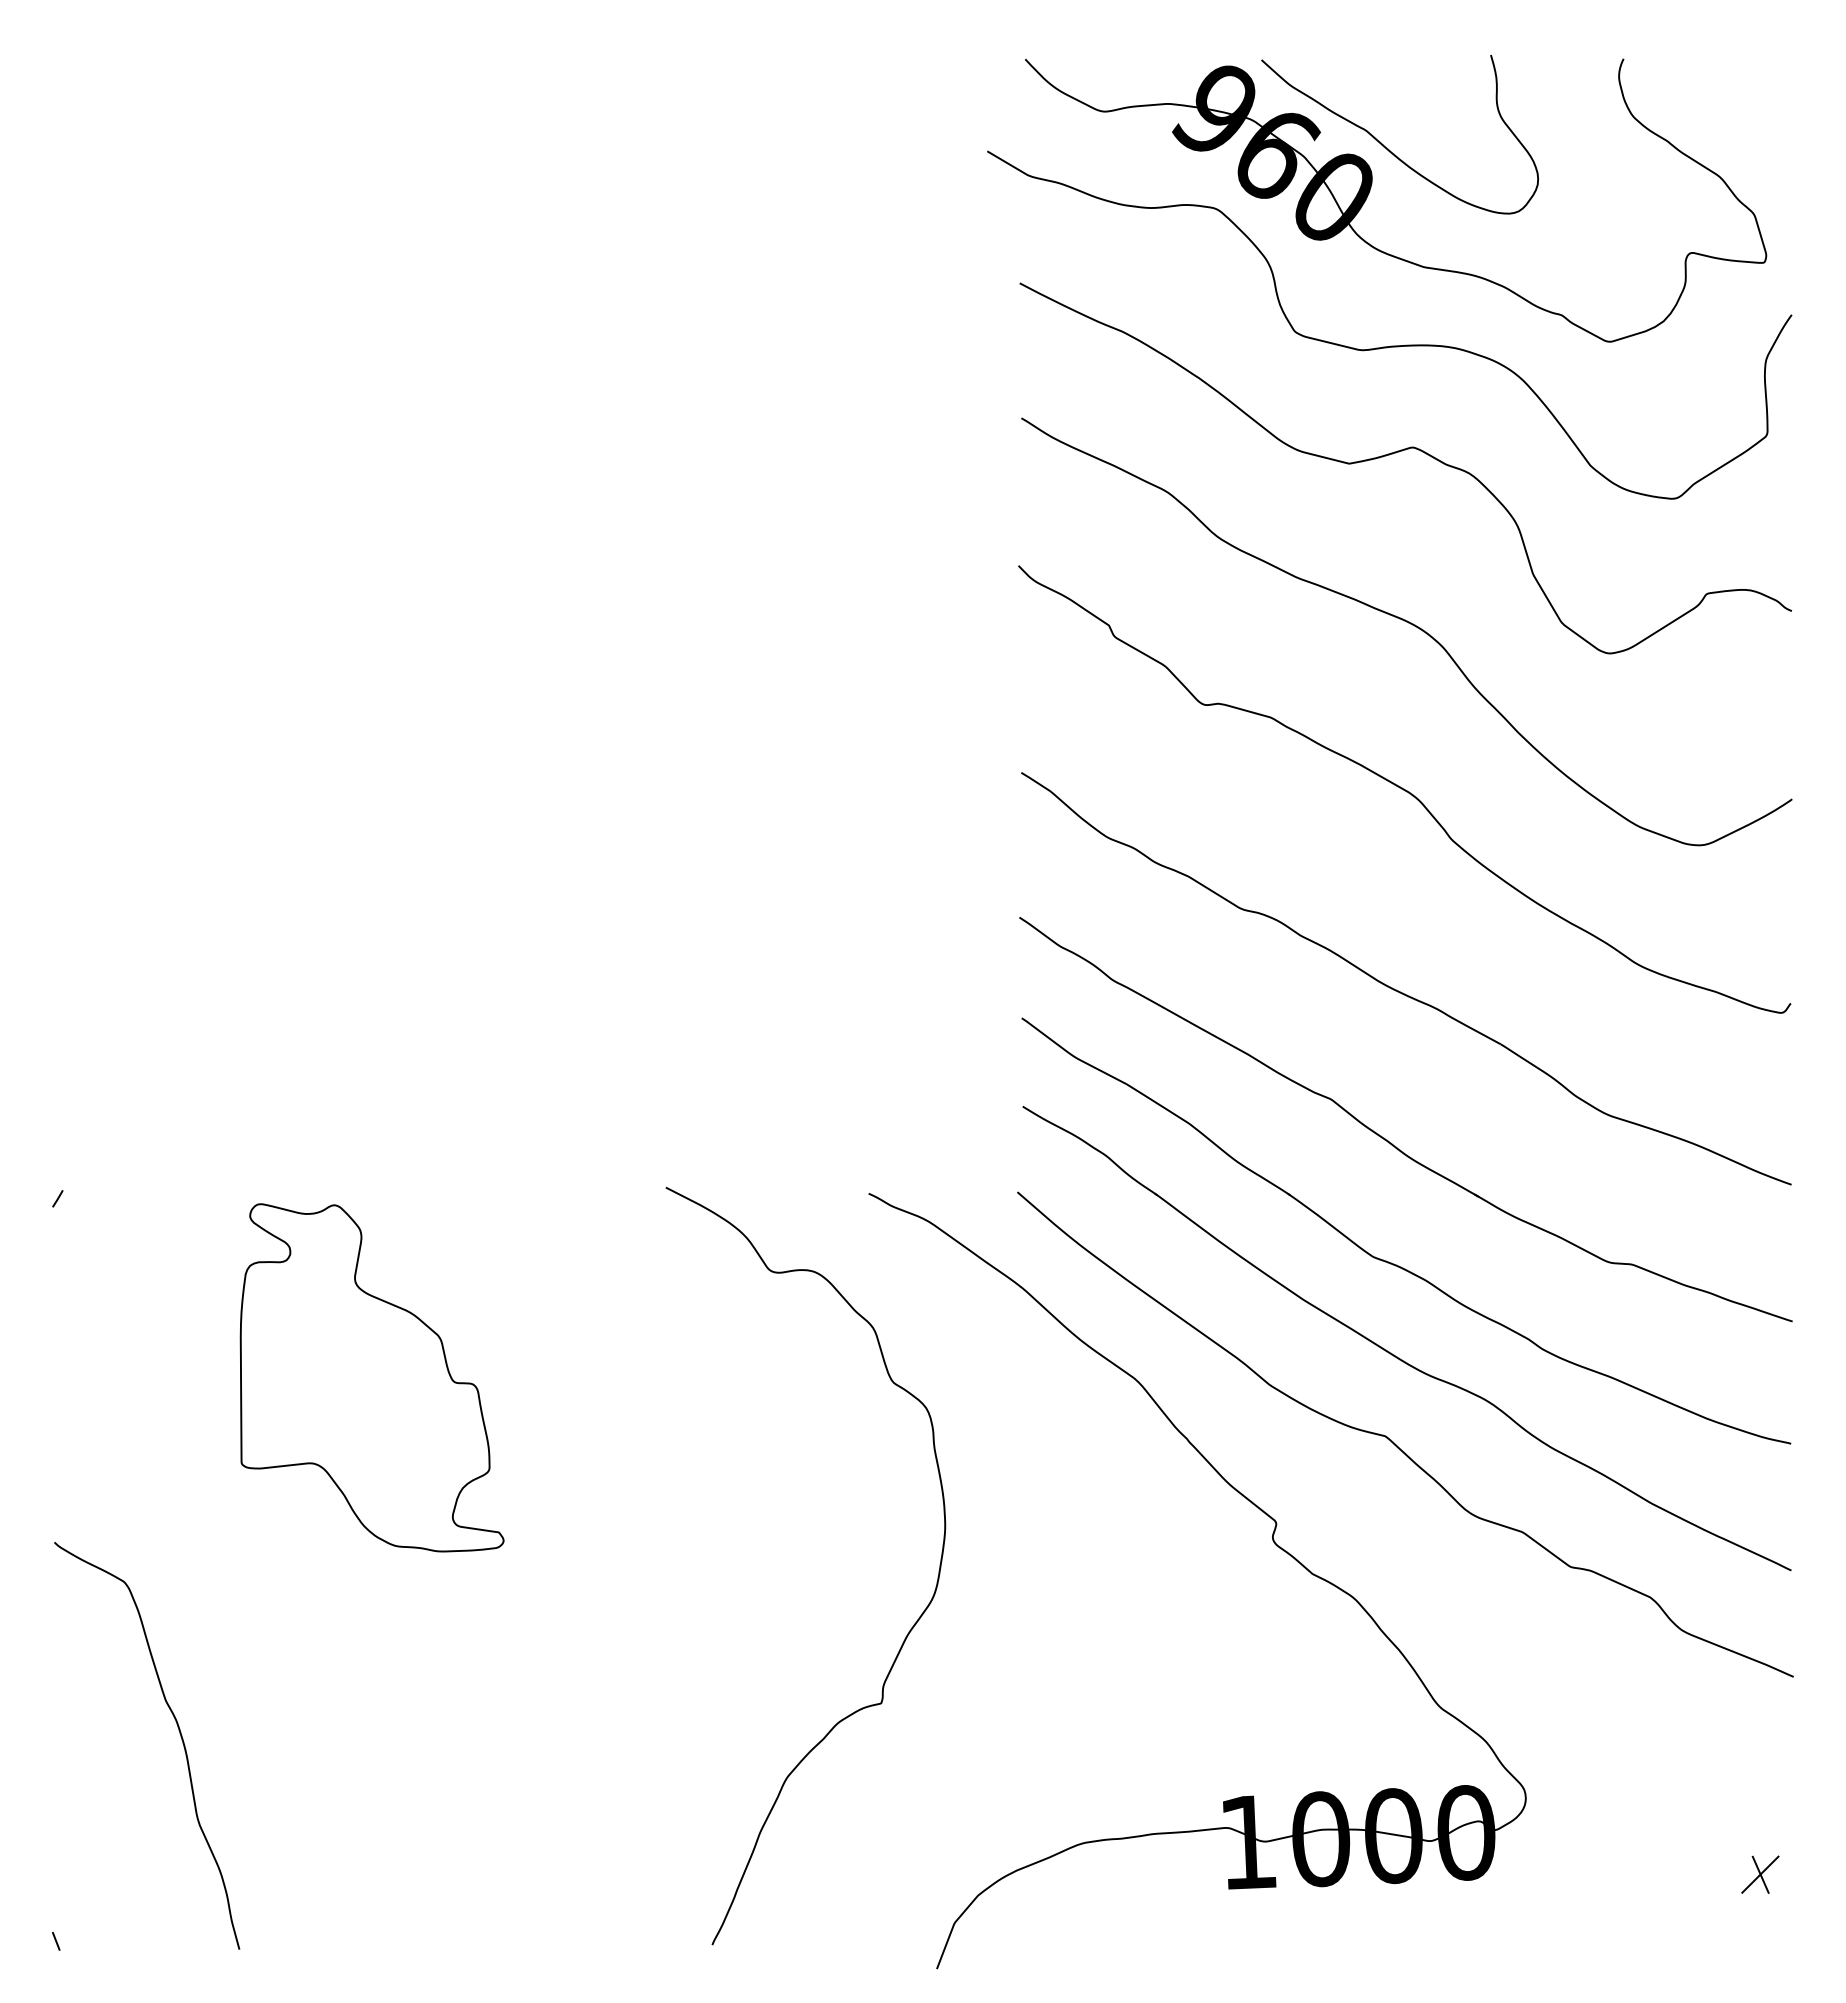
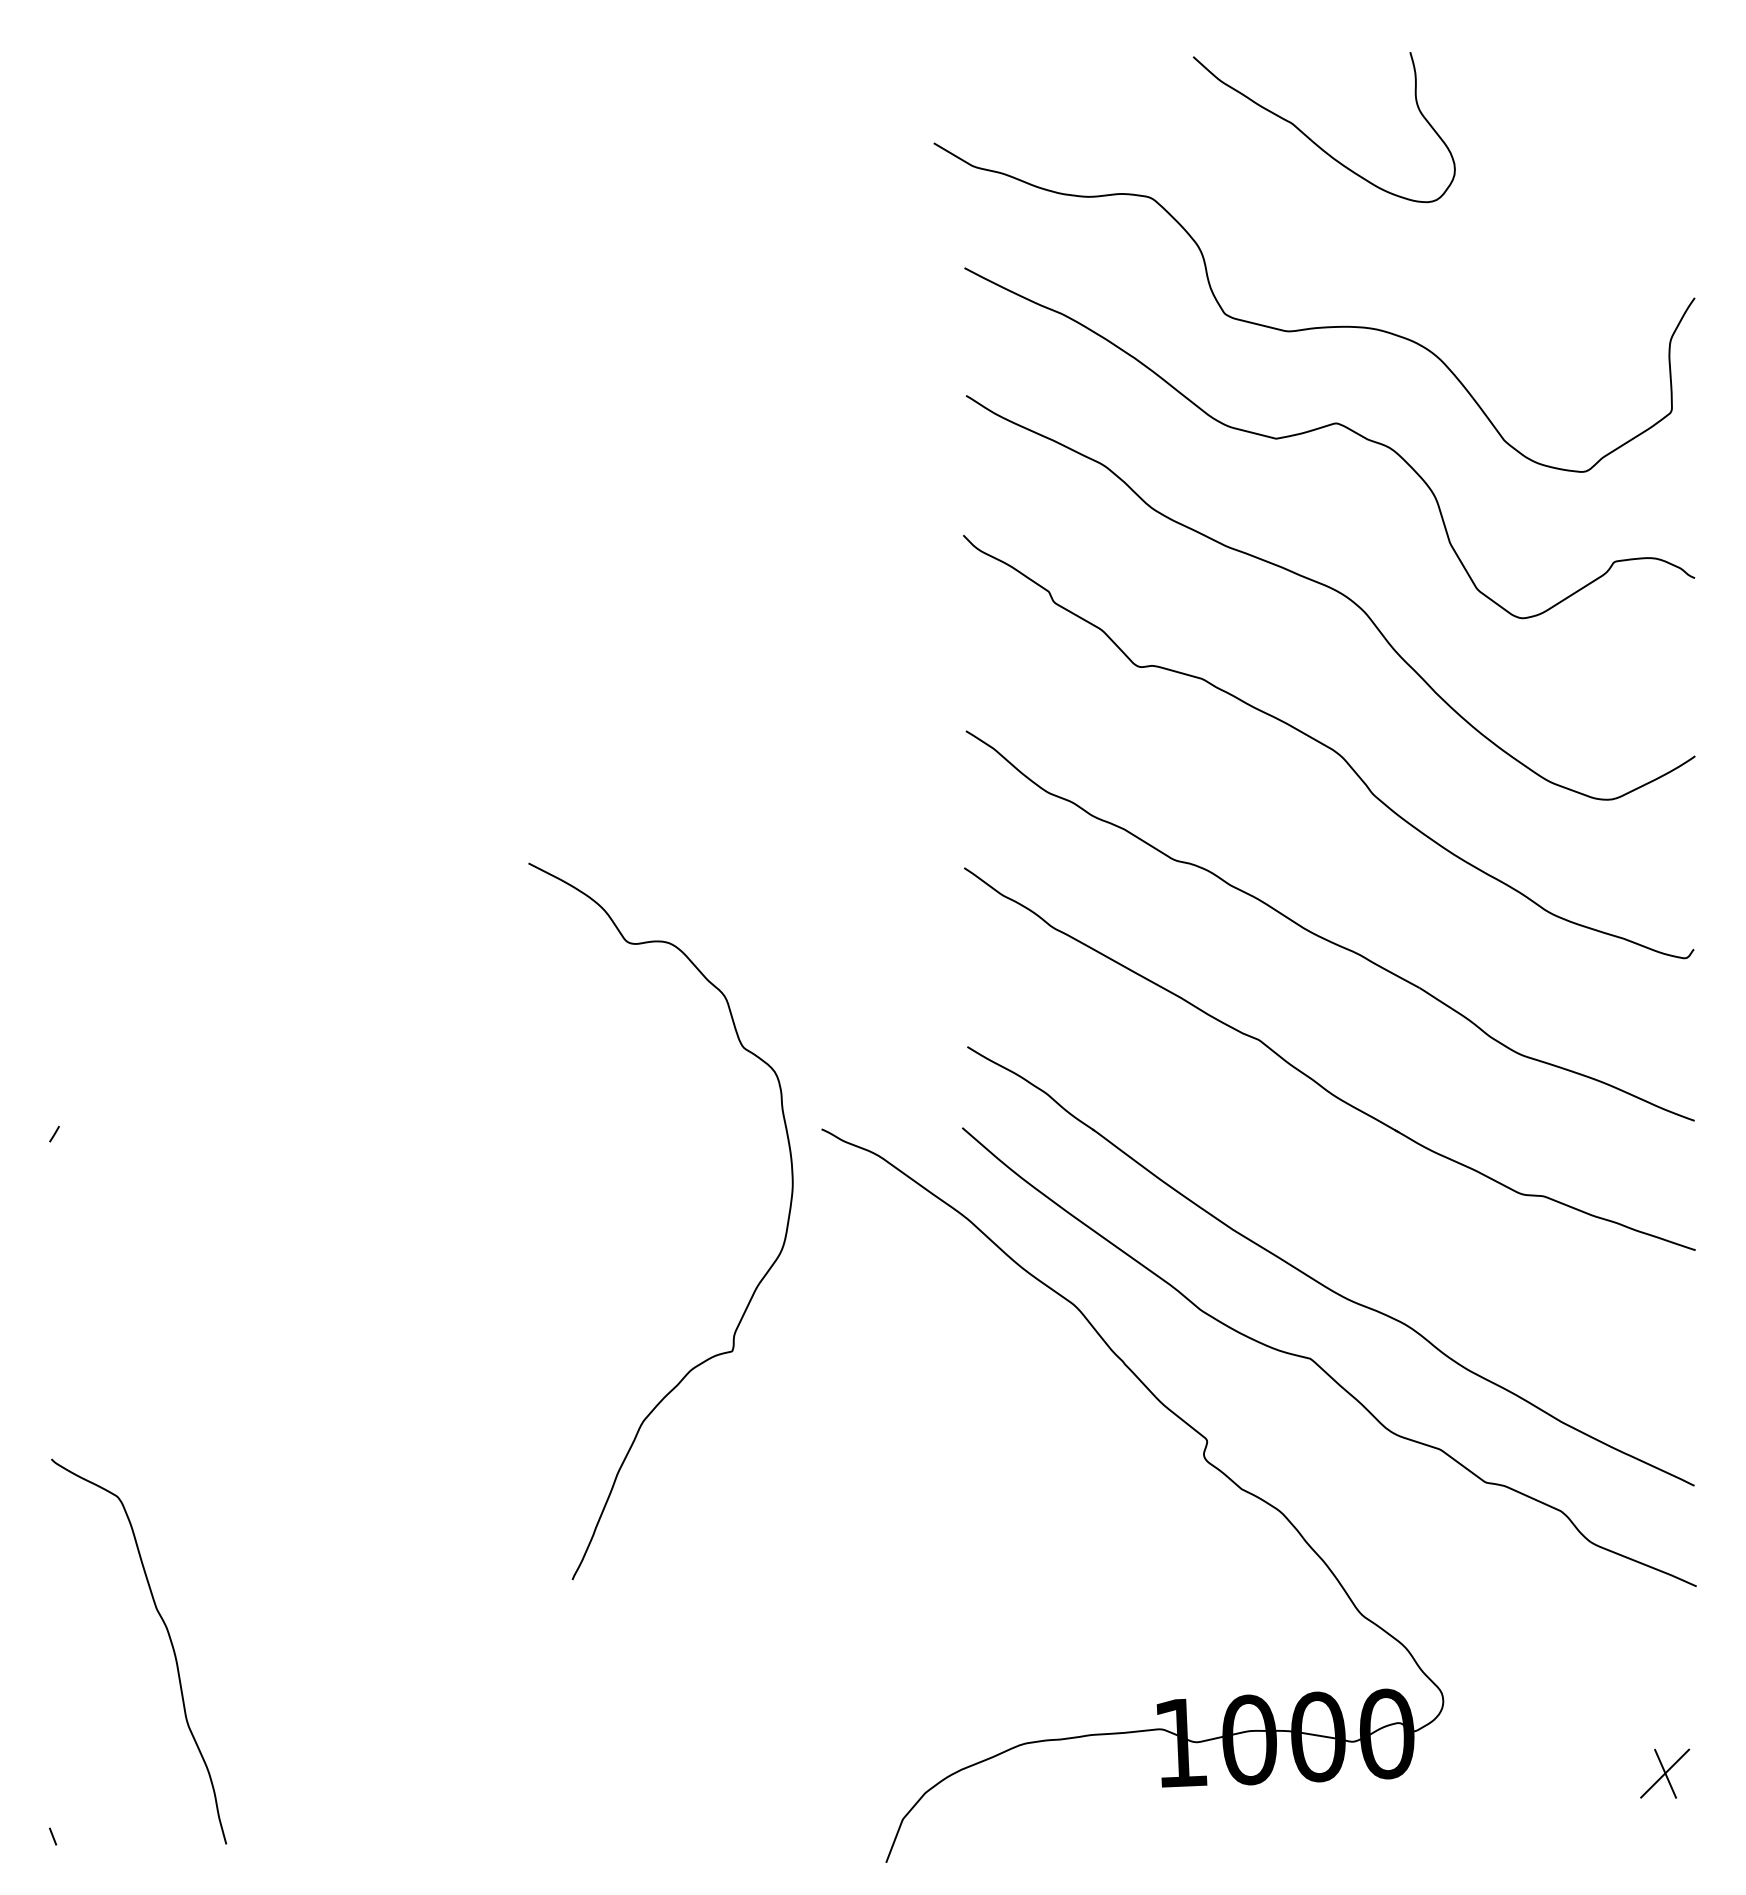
part: (1370, 191) -> (1296, 181), removed
part: (1394, 1263) -> (1319, 1195), removed
part: (371, 1377) -> (351, 1303), removed
curve: (907, 1633) -> (757, 1285), moved
part: (1760, 1874) -> (1665, 1773), size x1.4

